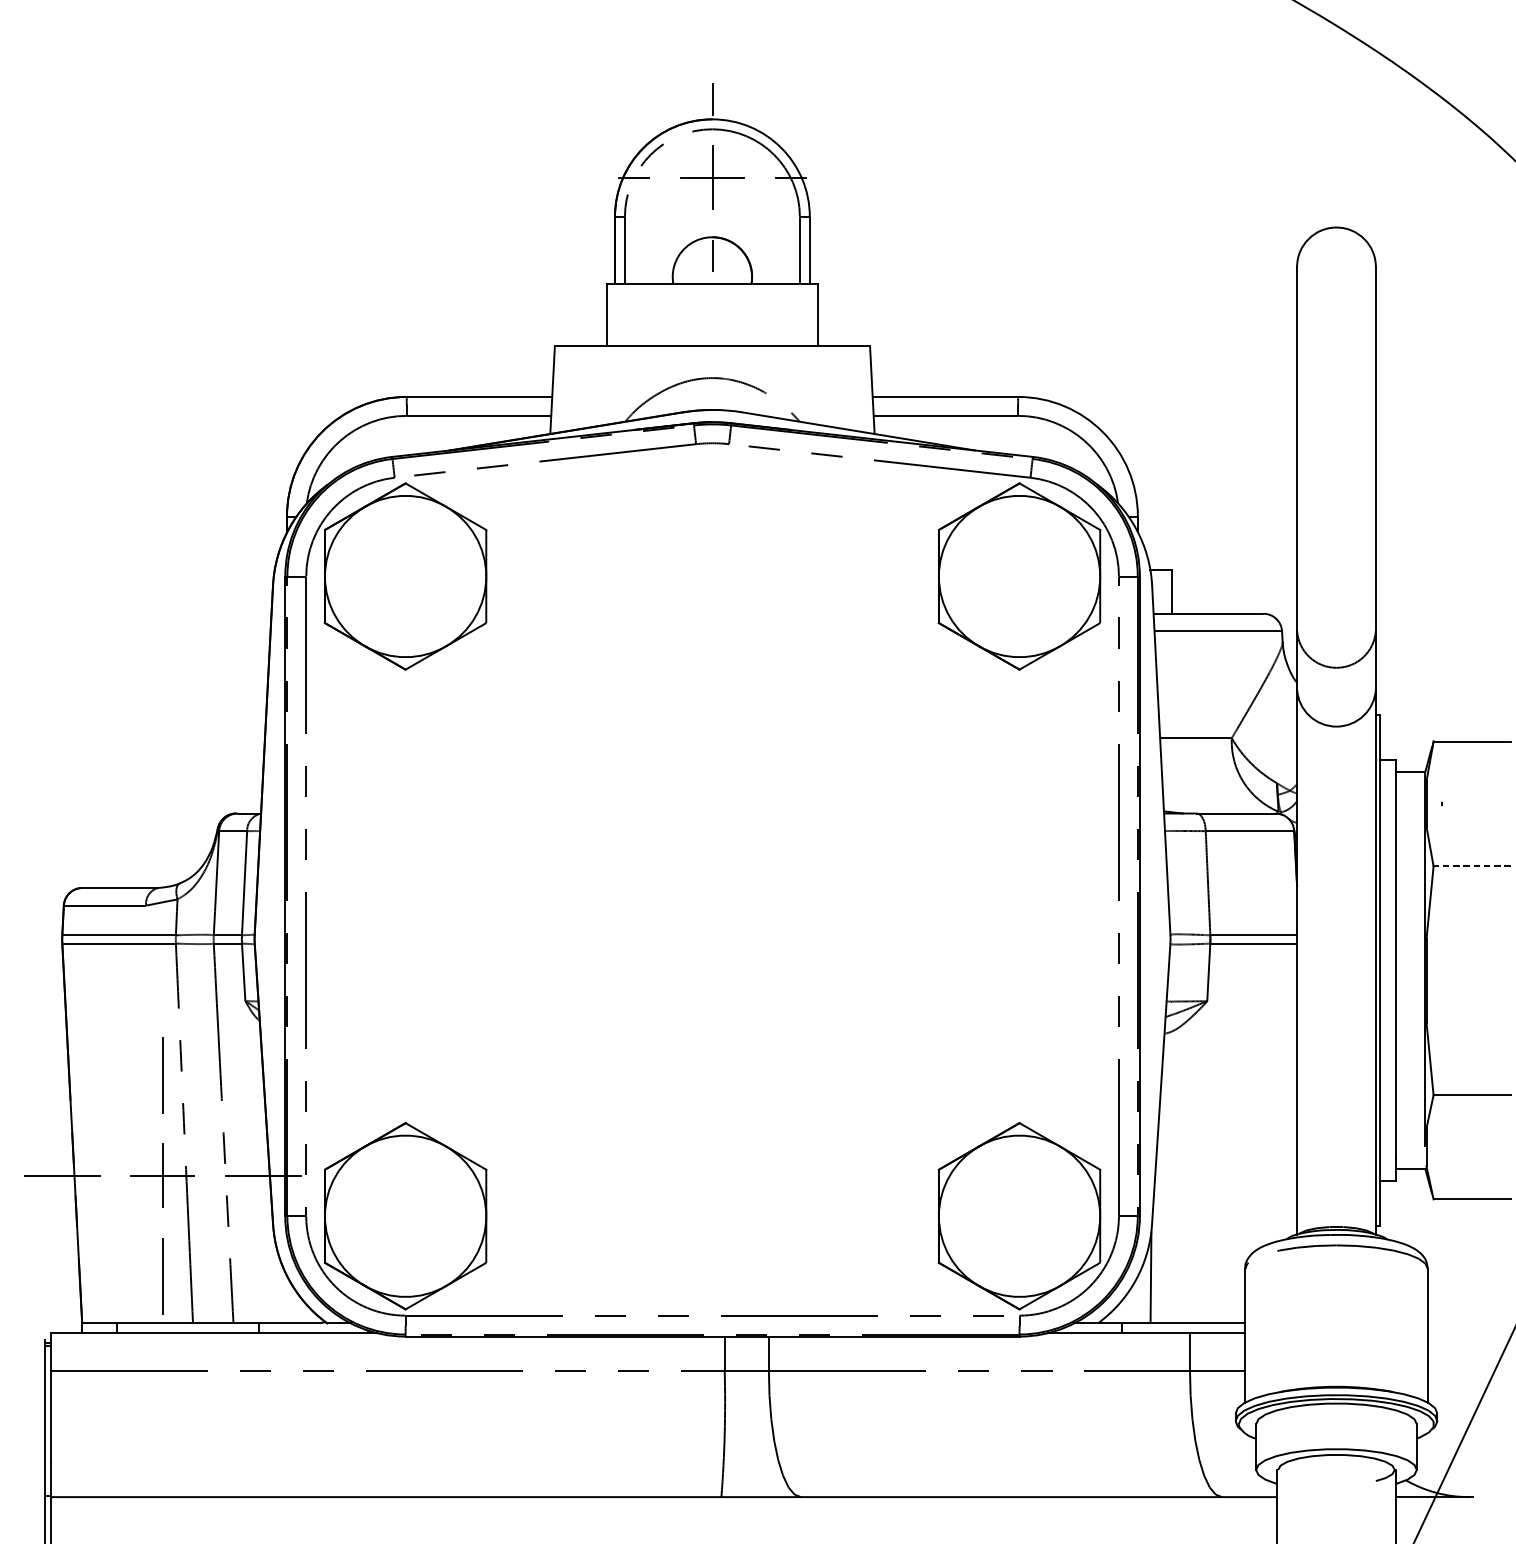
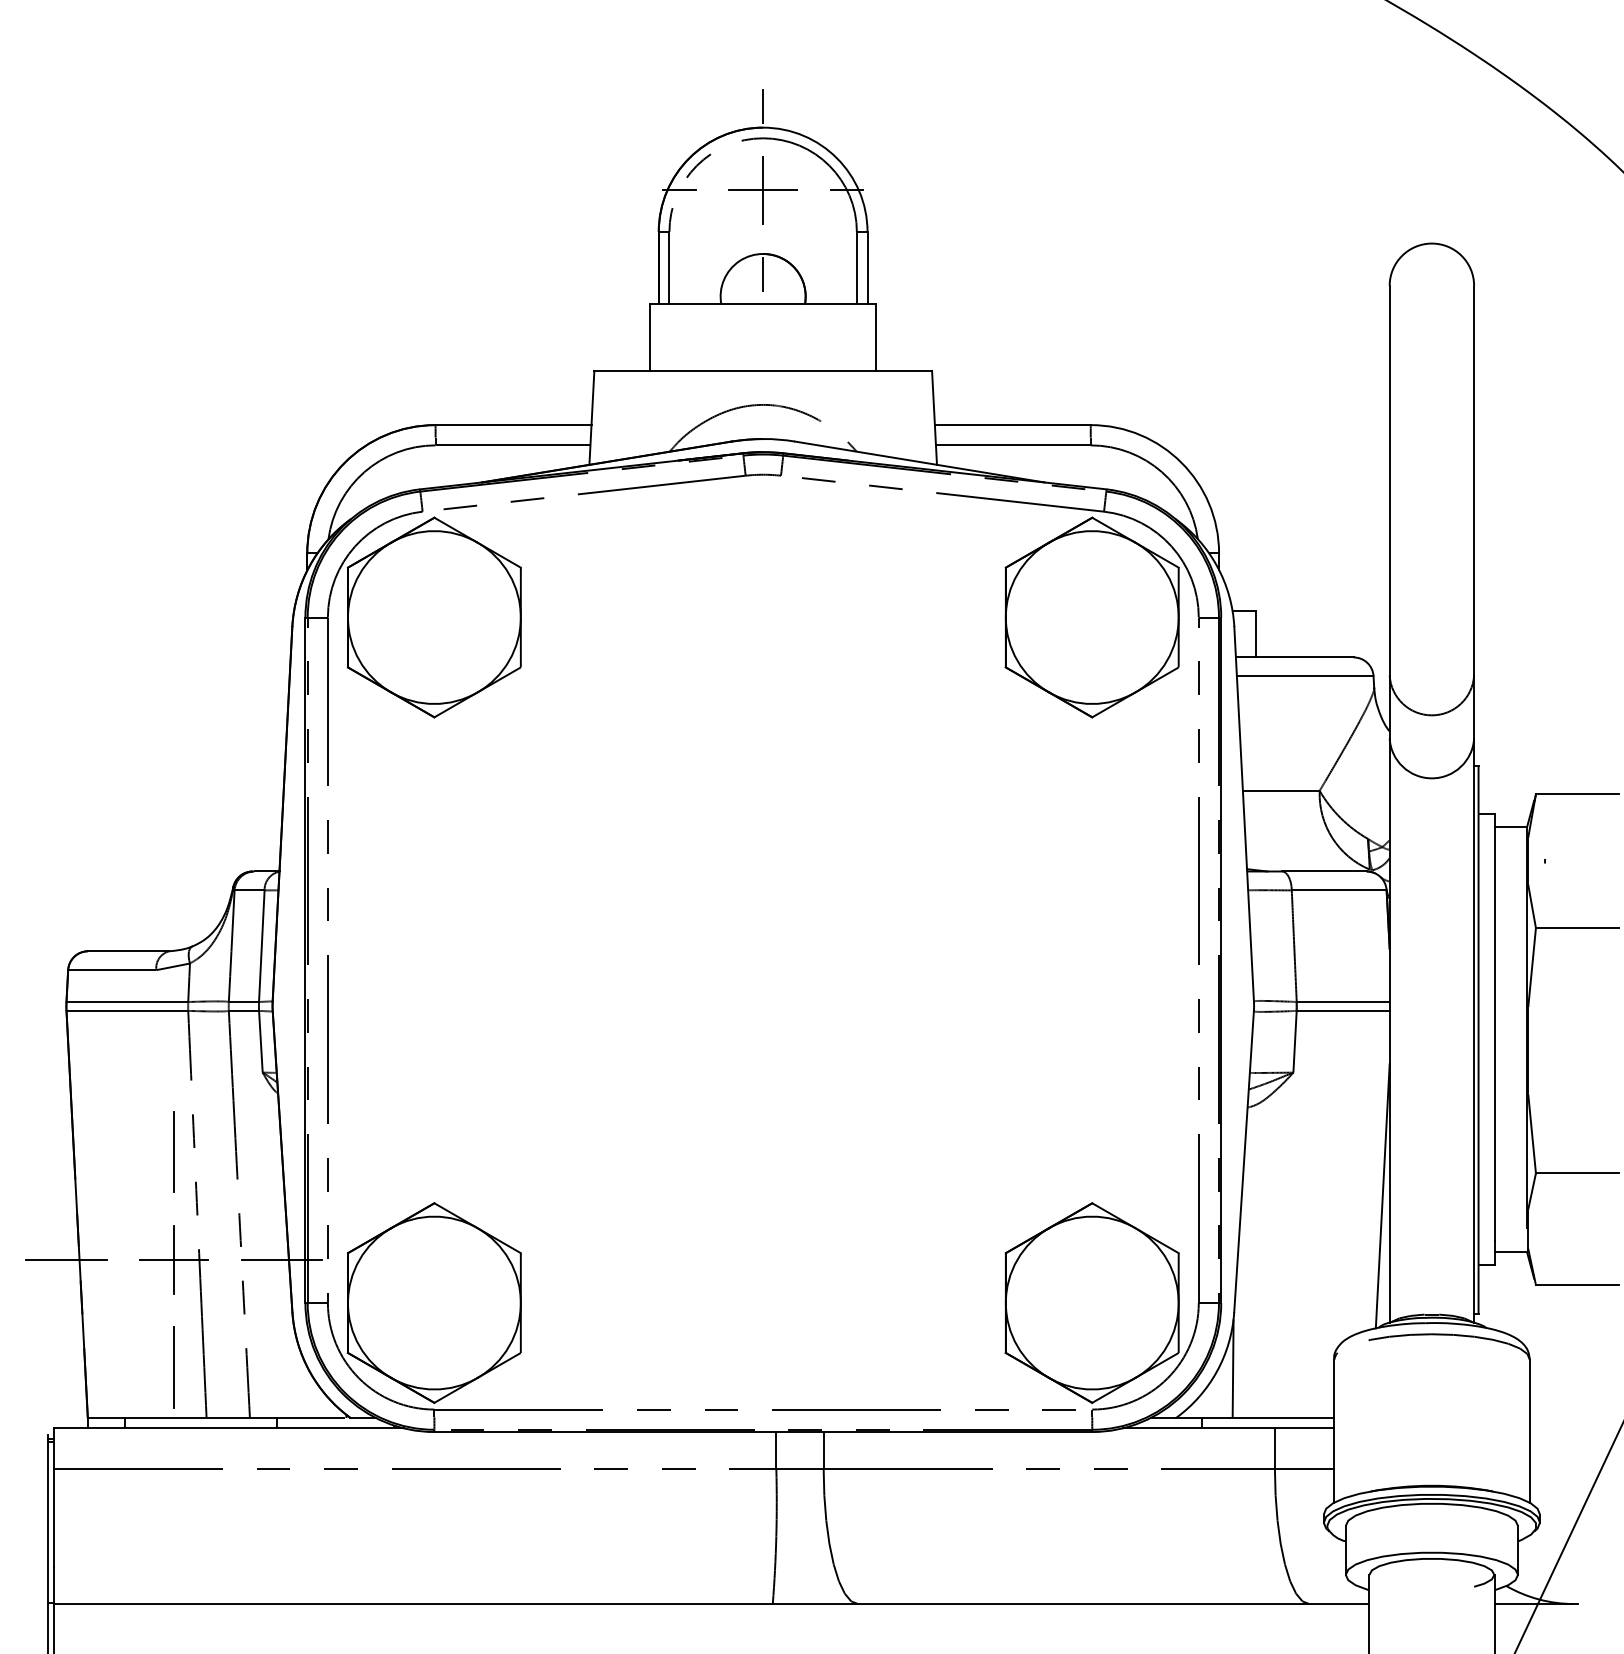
line: (1471, 866) -> (1576, 928), dashed -> solid
line: (1290, 1116) -> (1382, 1196), added

